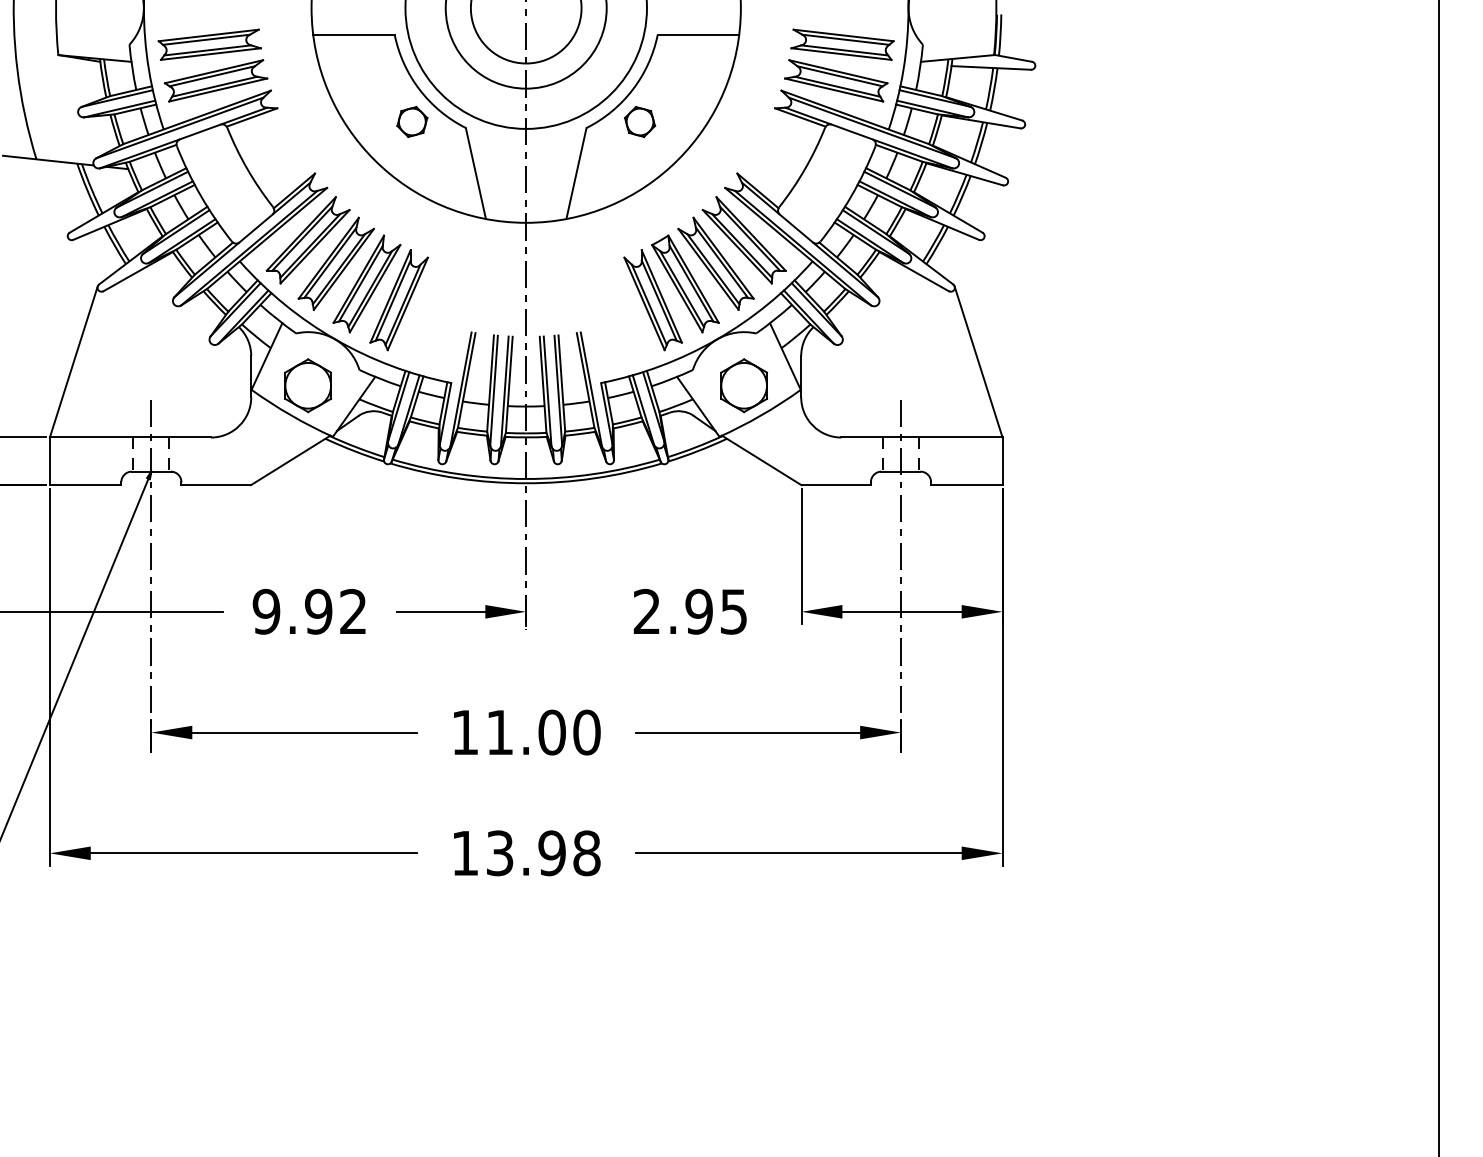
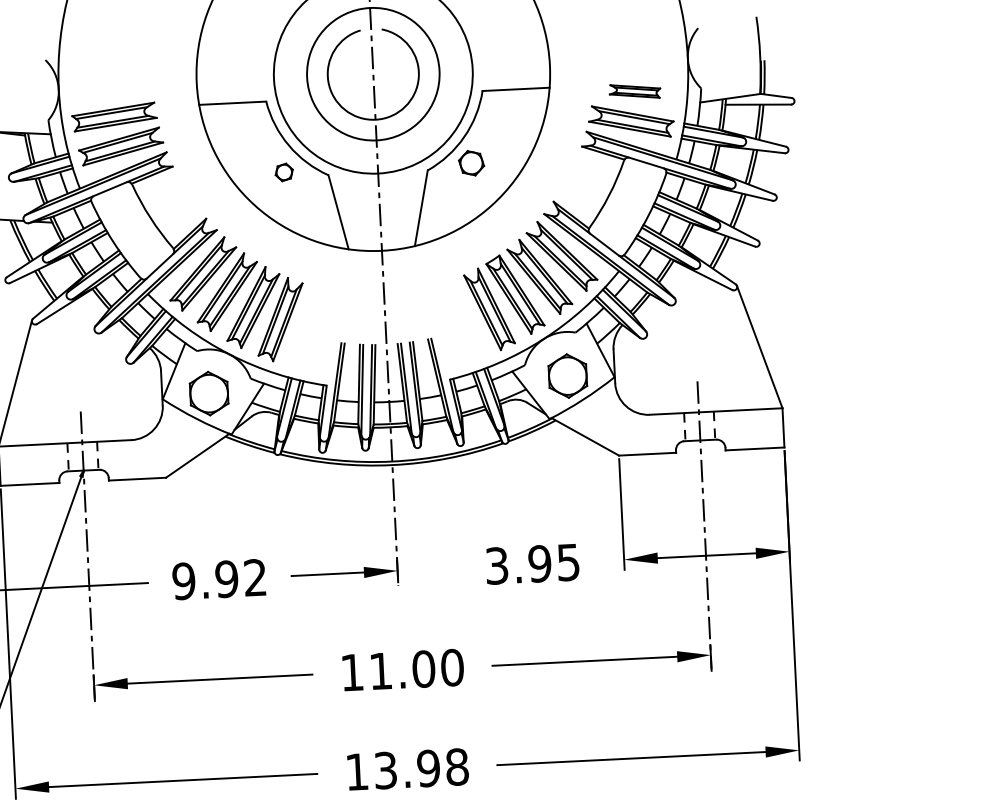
part: (842, 44) -> (635, 91), size x0.6
part: (412, 121) -> (284, 172), size x0.7
text: (646, 611) -> (496, 565), 2.95 -> 3.95

